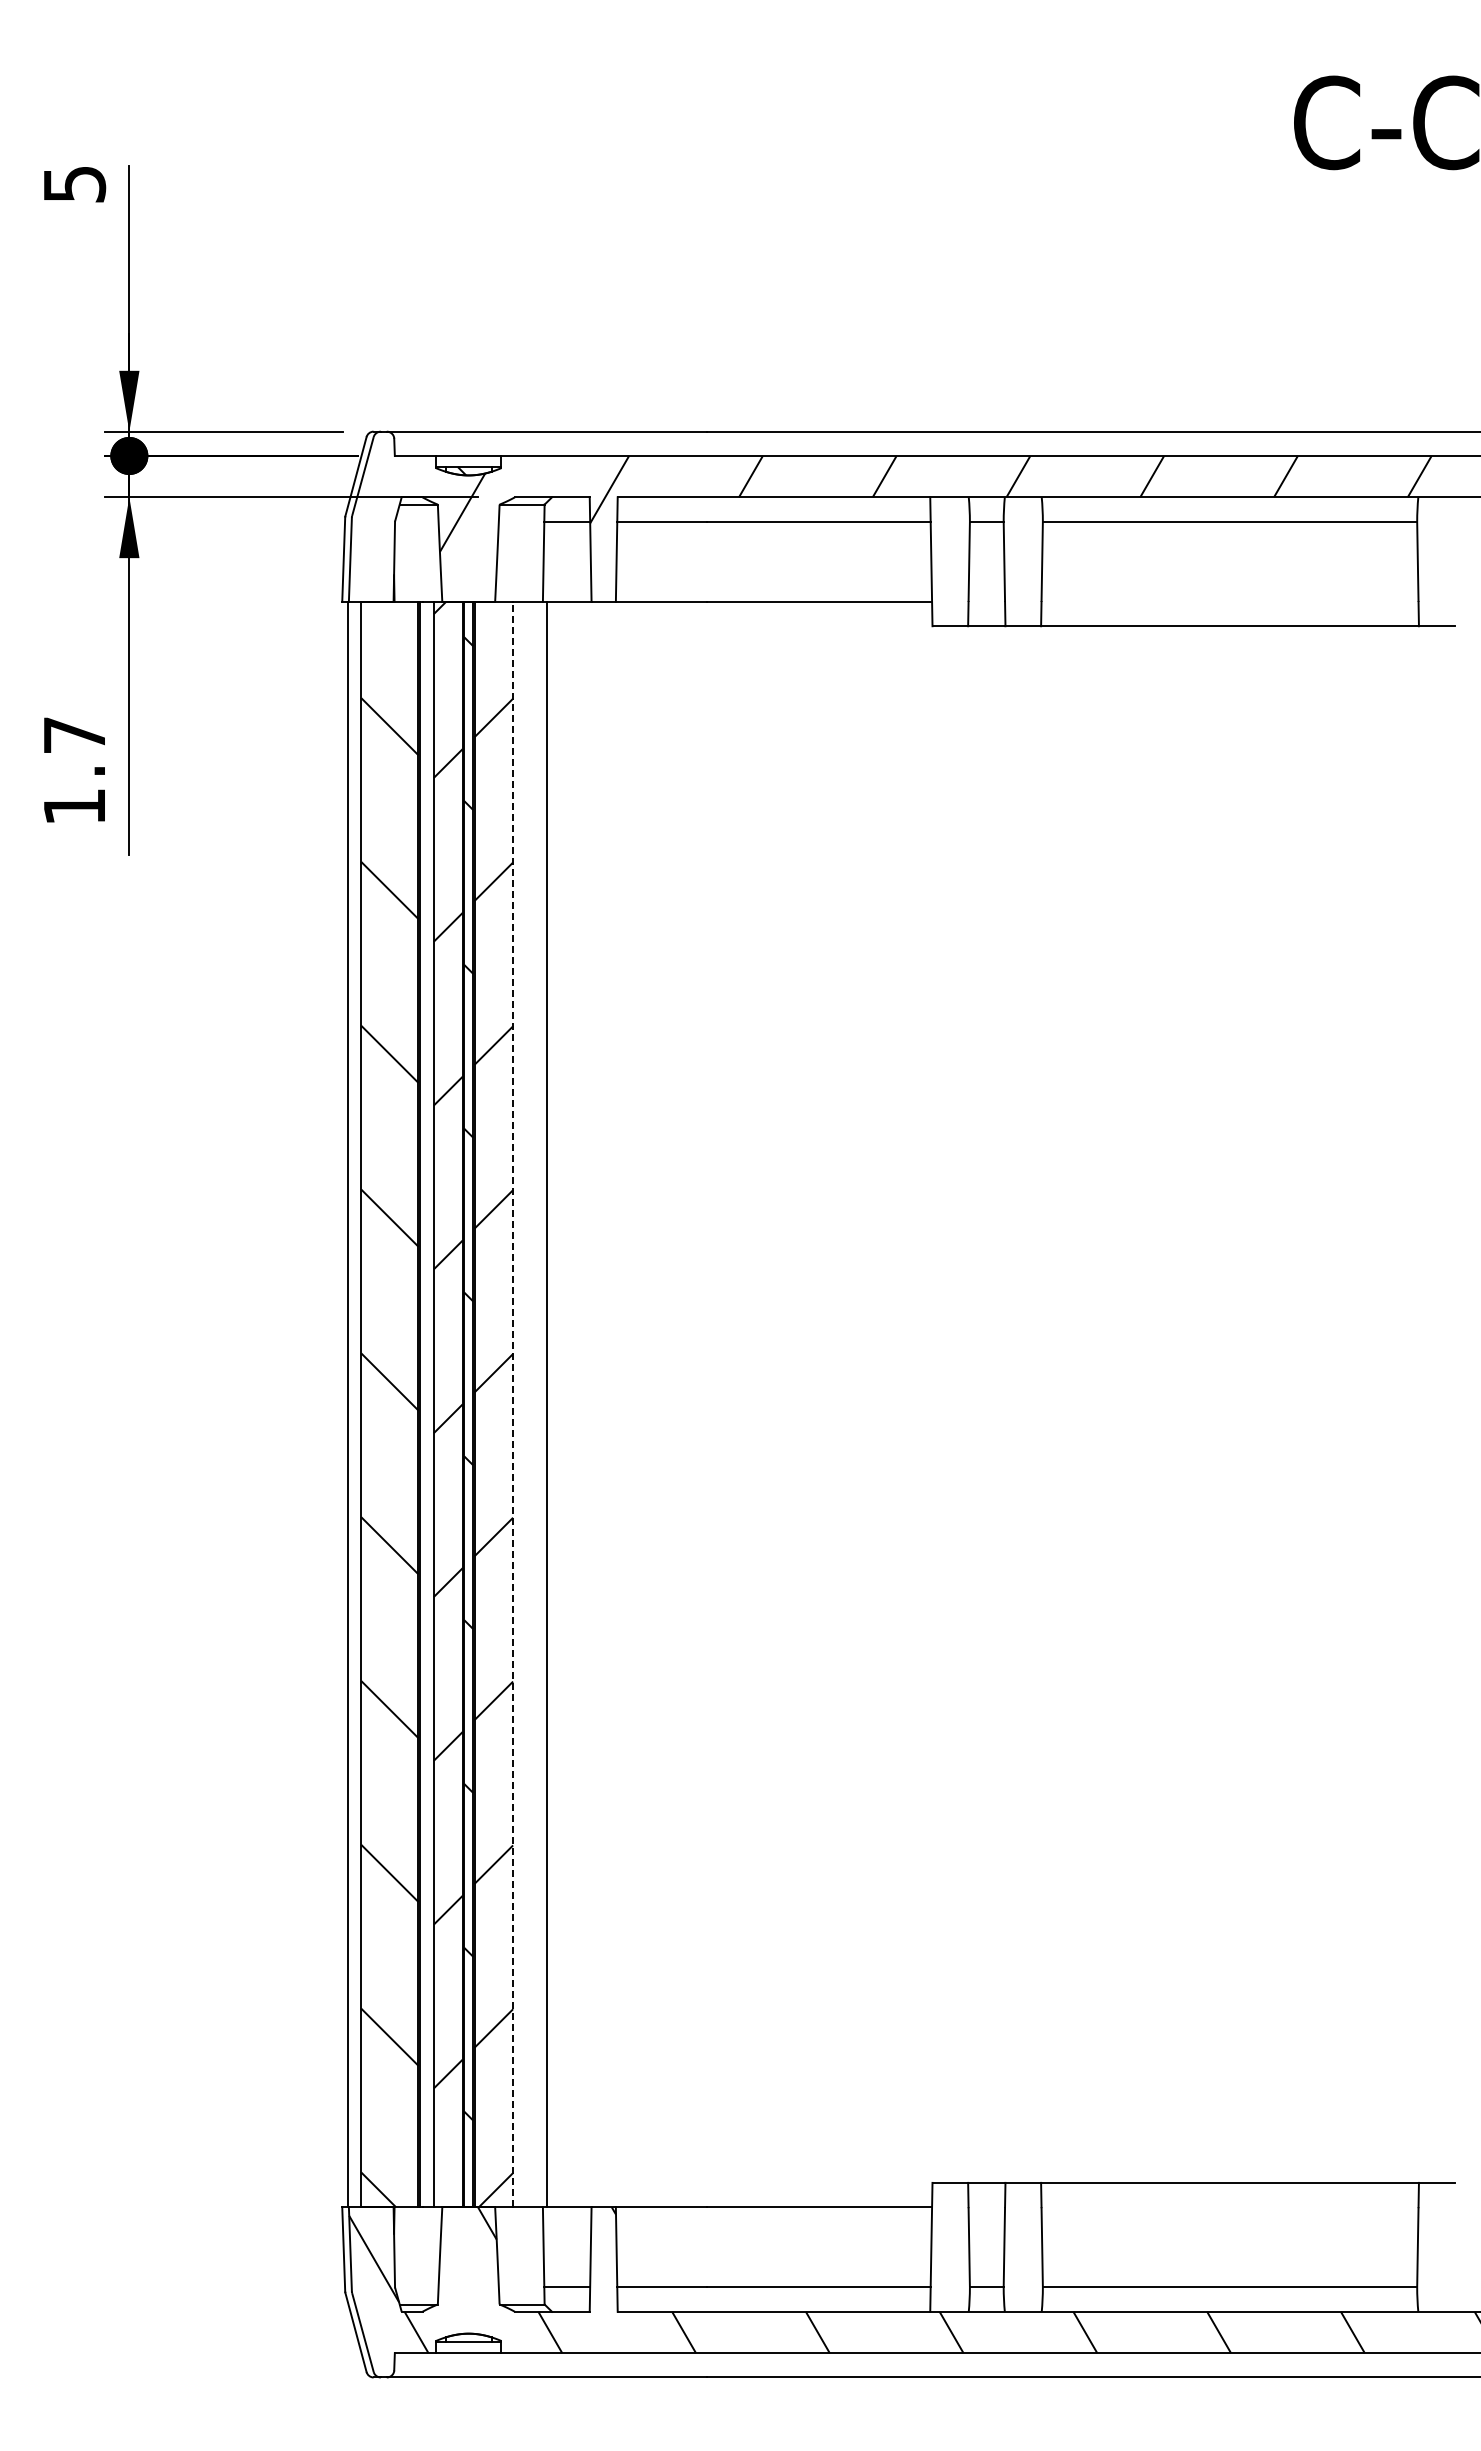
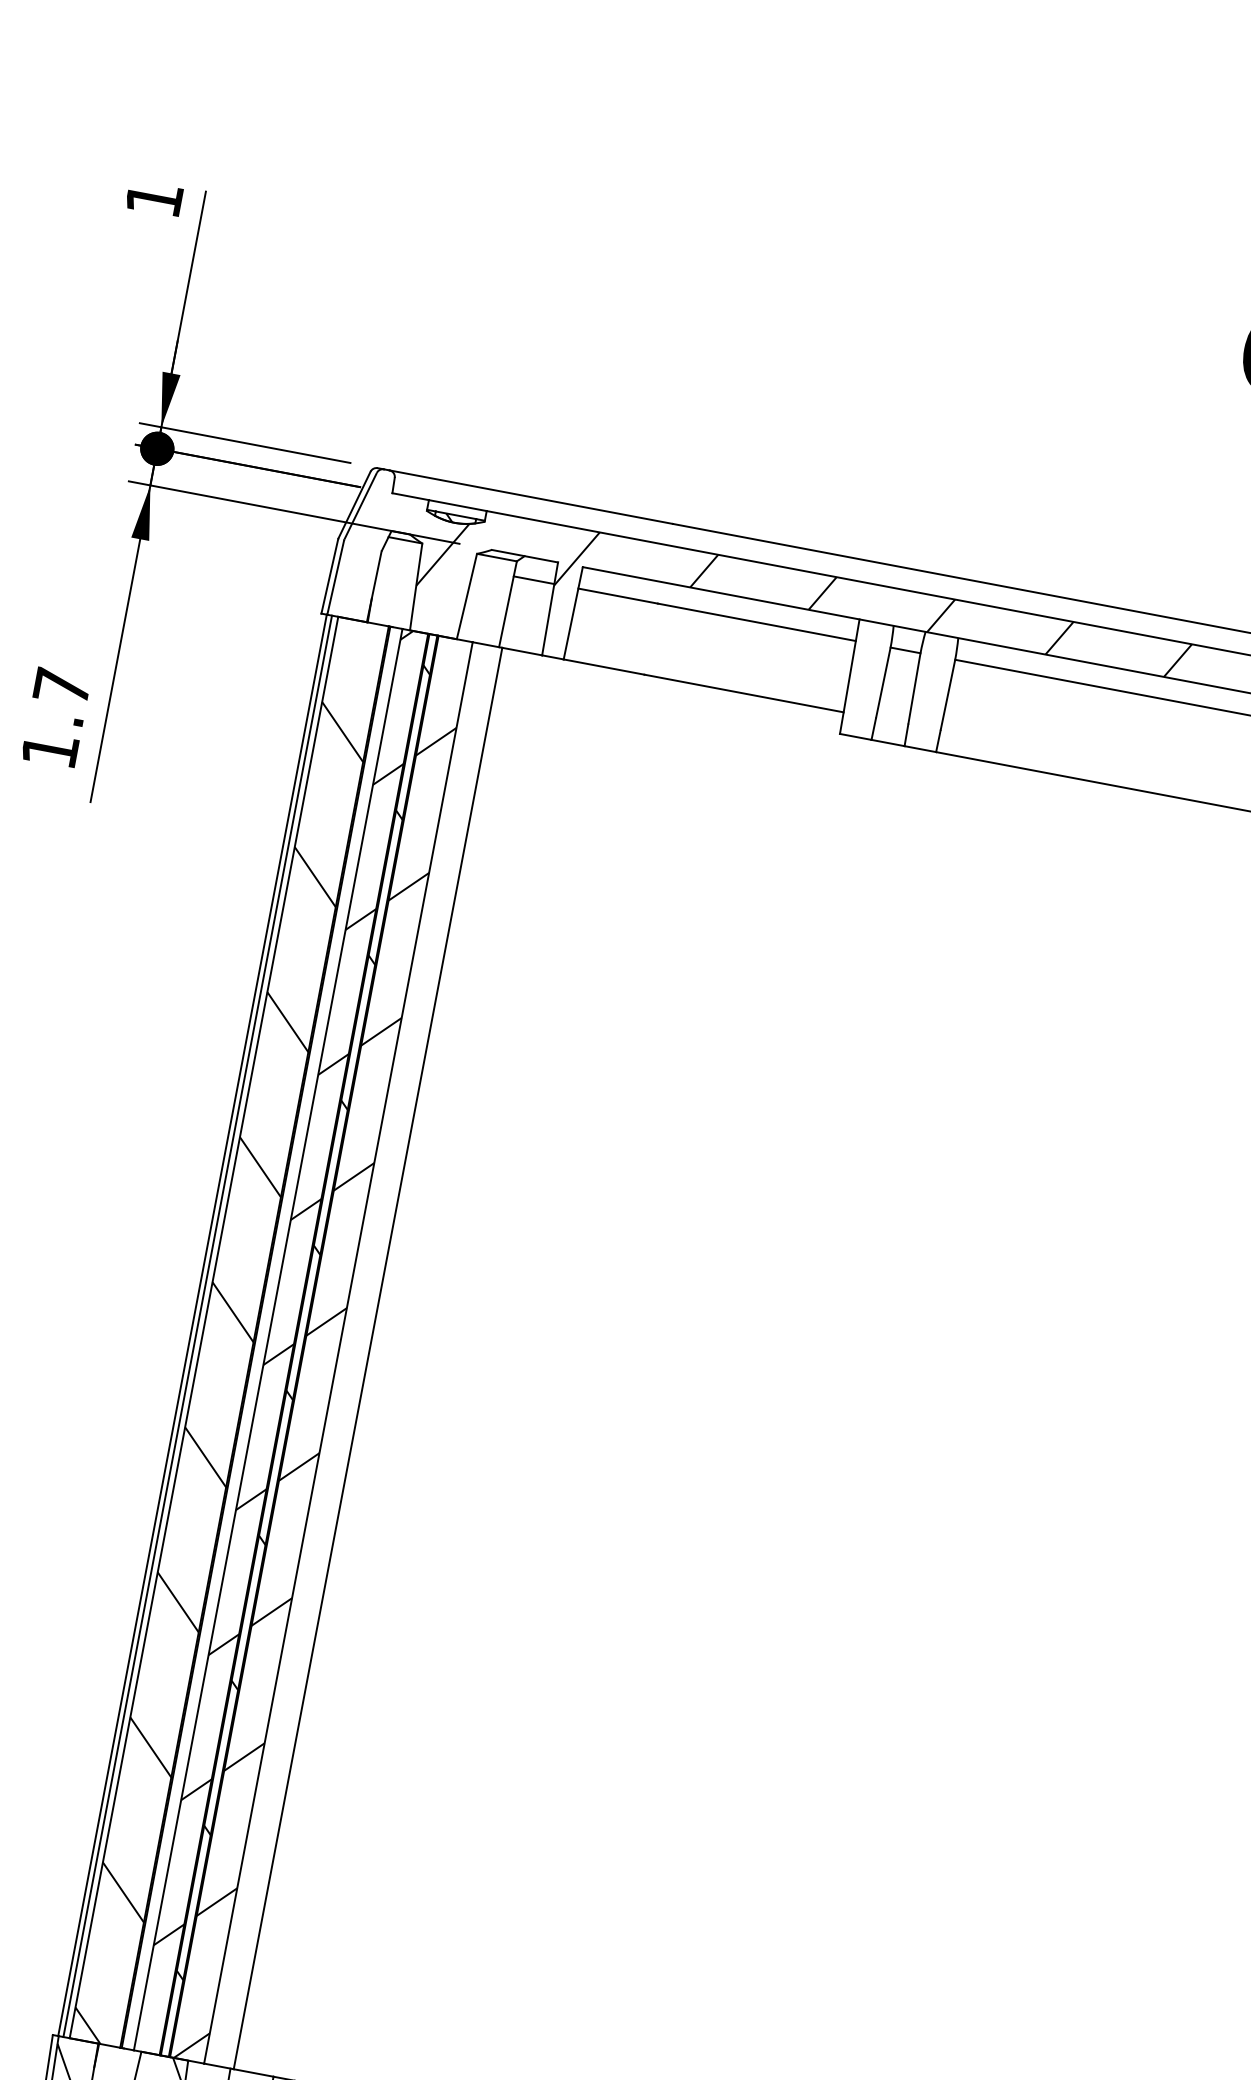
text: (75, 184) -> (155, 199), 5 -> 1
line: (354, 1404) -> (197, 1326), added
line: (513, 1404) -> (338, 1352), dashed -> solid

